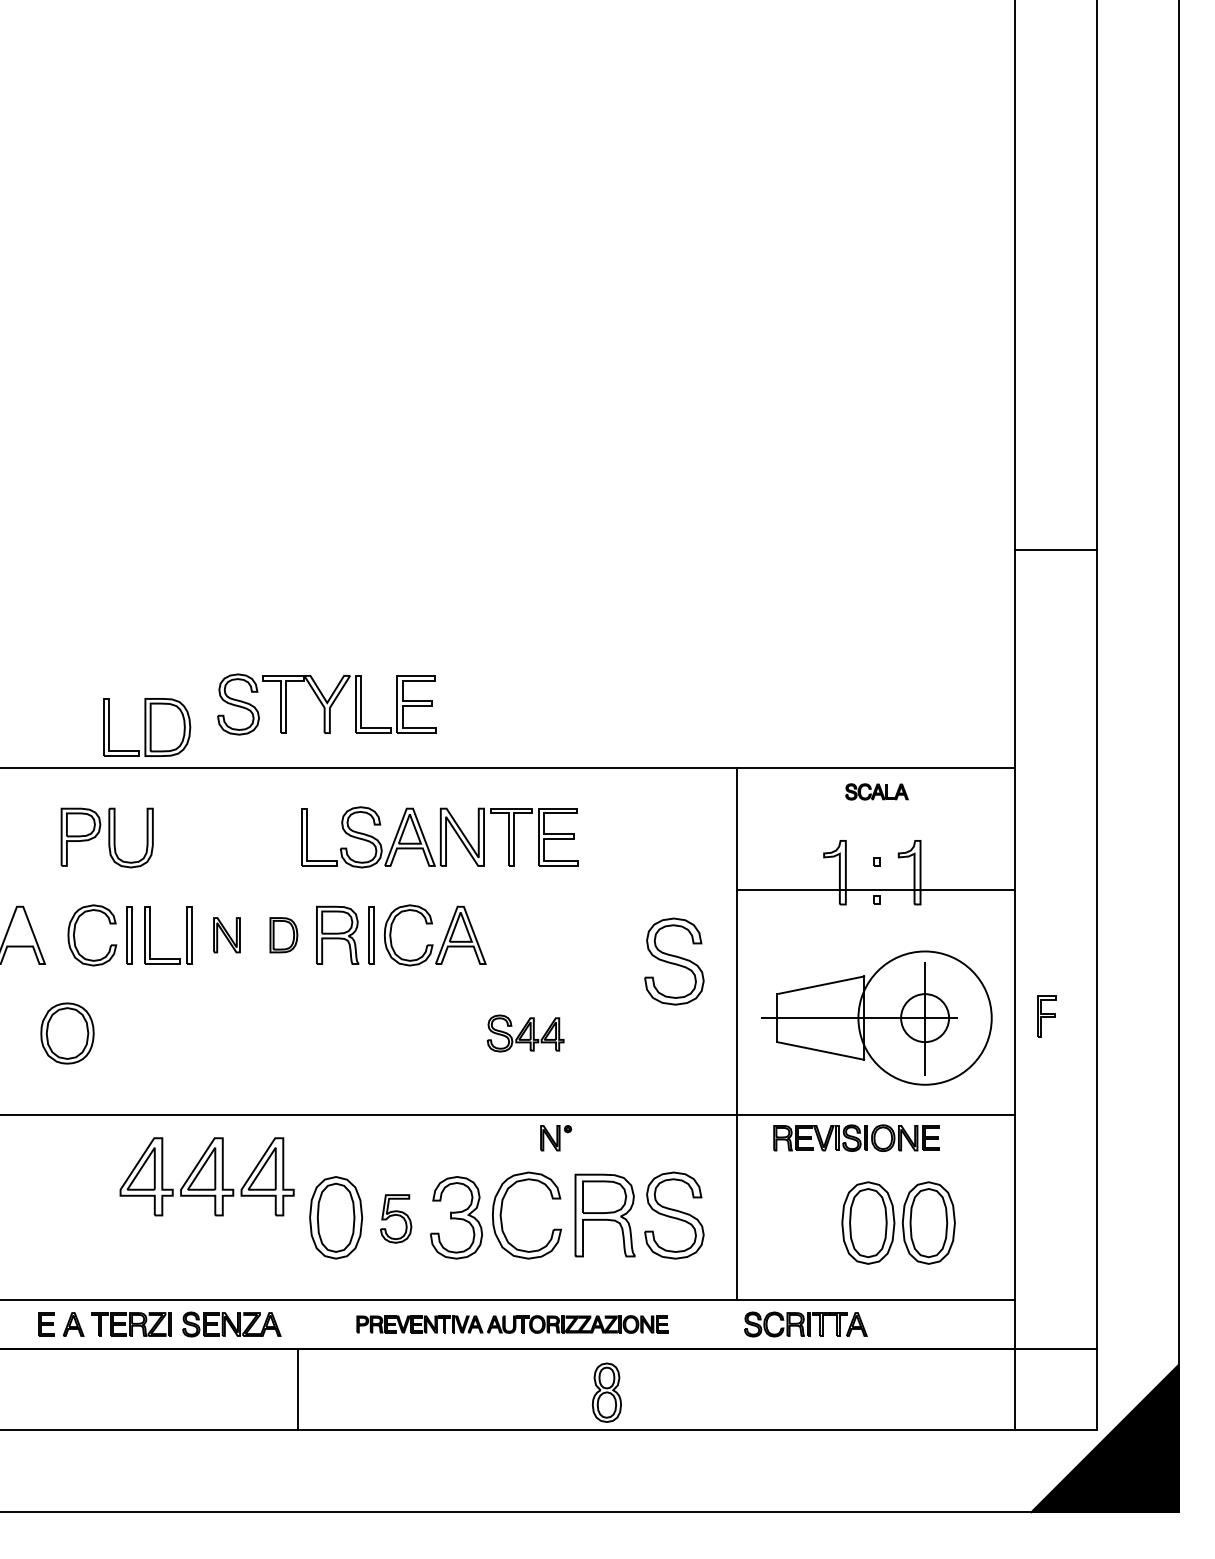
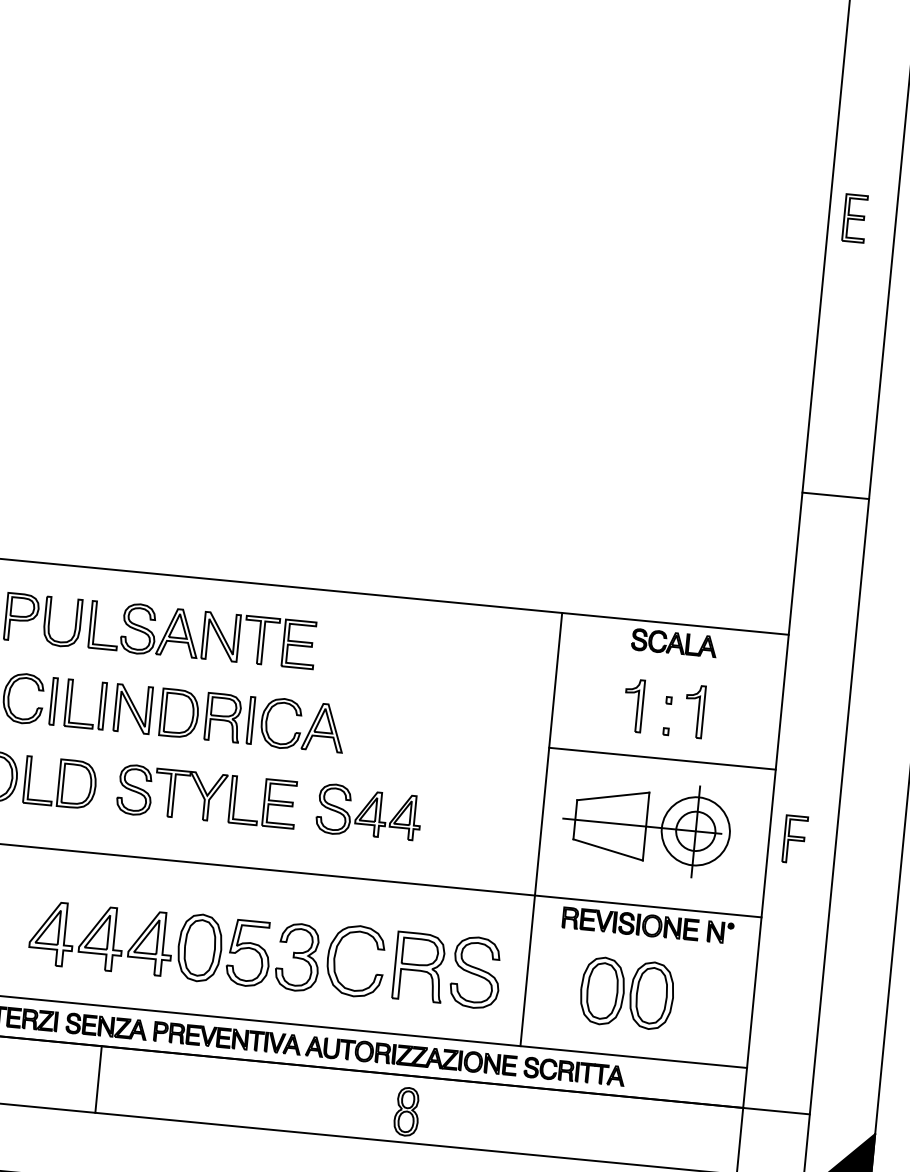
part: (1046, 254) -> (854, 218), added
line: (1055, 549) -> (835, 495), moved
part: (326, 704) -> (206, 796), moved
part: (147, 727) -> (60, 782), moved
part: (876, 791) -> (673, 642), size x1.67
part: (439, 837) -> (202, 635), moved
line: (876, 889) -> (662, 758), moved
part: (226, 934) -> (132, 708), size x1.67
part: (283, 934) -> (179, 712), size x1.67
part: (674, 961) -> (495, 765), removed
part: (1046, 1016) -> (794, 839), size x1.43
circle: (924, 1017) -> (695, 830), size x0.62
part: (525, 1033) -> (368, 812), size x1.67
part: (555, 1138) -> (720, 932), moved
part: (206, 1176) -> (100, 938), moved
part: (395, 1218) -> (248, 953), size x1.67
part: (898, 1222) -> (627, 992), moved
part: (512, 1324) -> (335, 1048), size x1.43
line: (298, 1389) -> (98, 1079), moved

